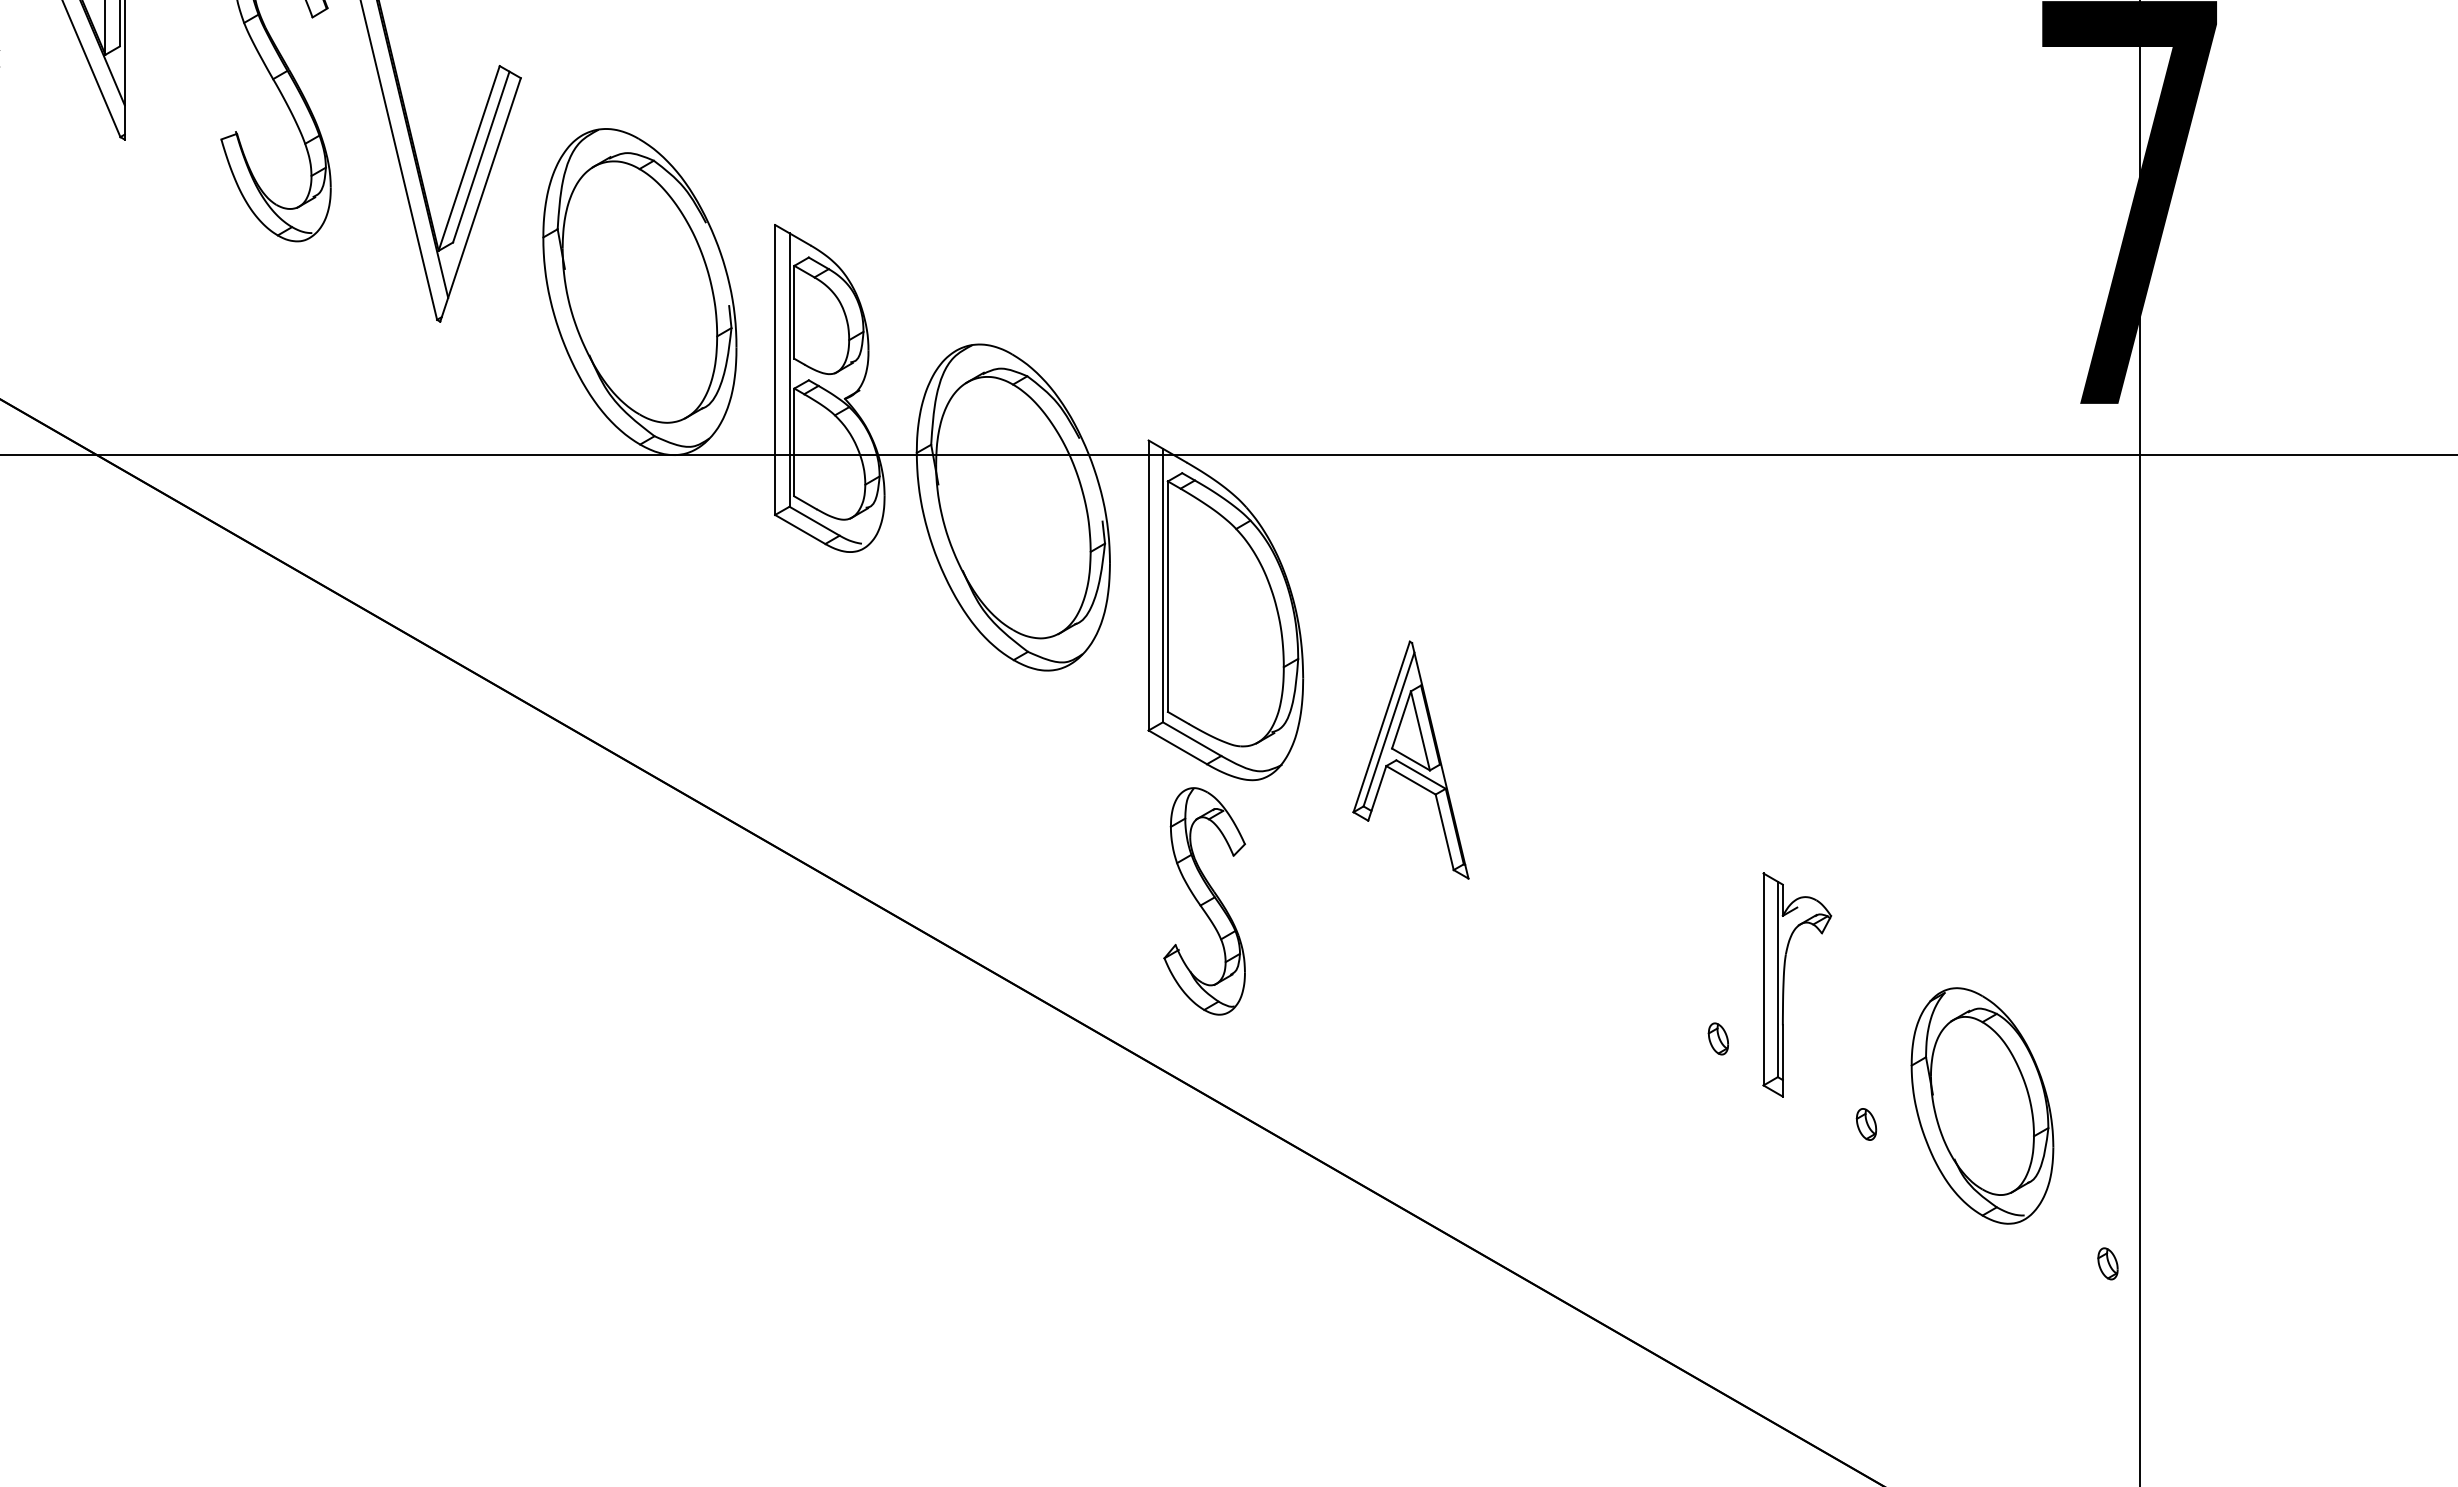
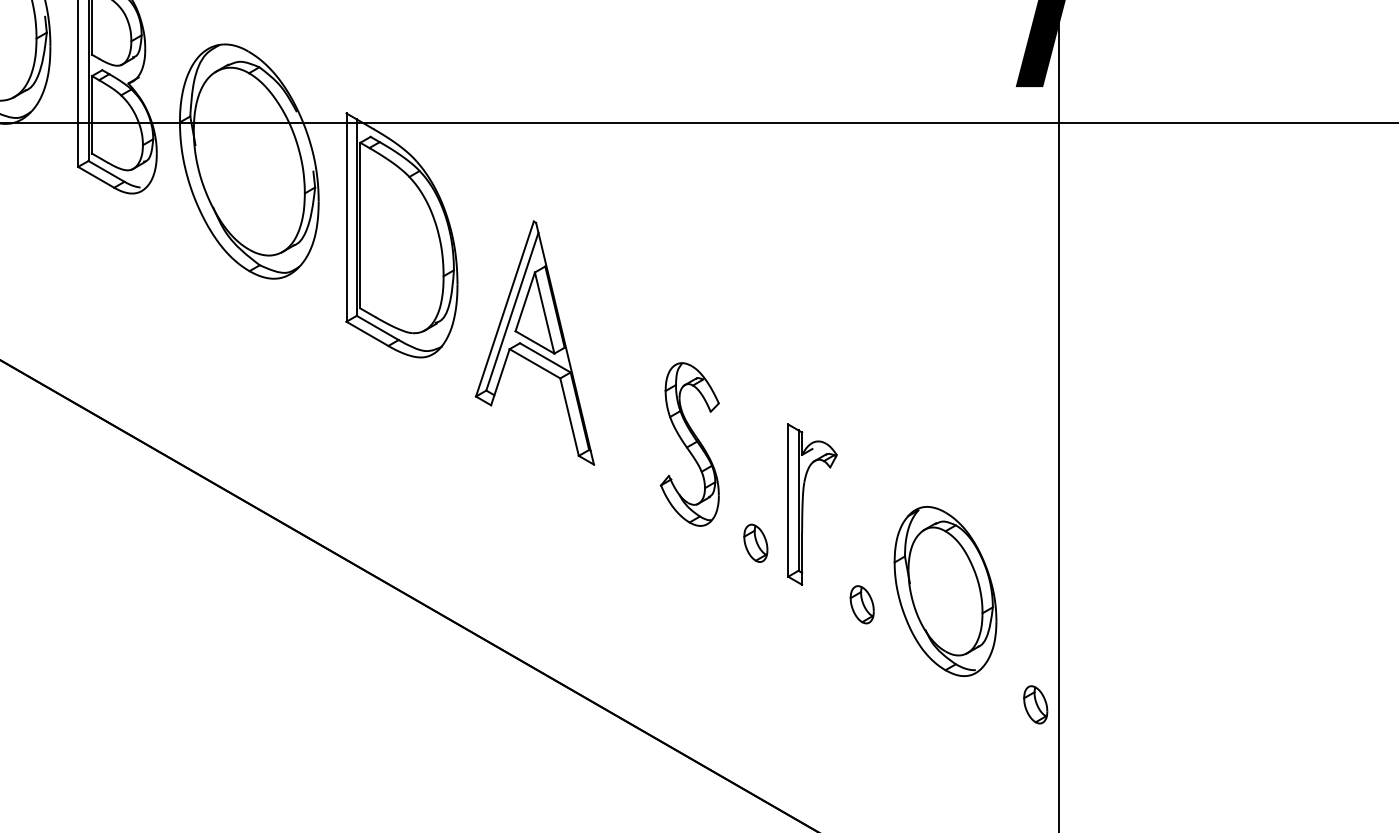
part: (1410, 759) -> (534, 342), size x1.43
part: (1204, 901) -> (689, 444), moved
part: (1718, 1038) -> (755, 543), size x1.67
part: (1866, 1124) -> (862, 604), size x1.67
part: (2107, 1263) -> (1035, 704), size x1.67

